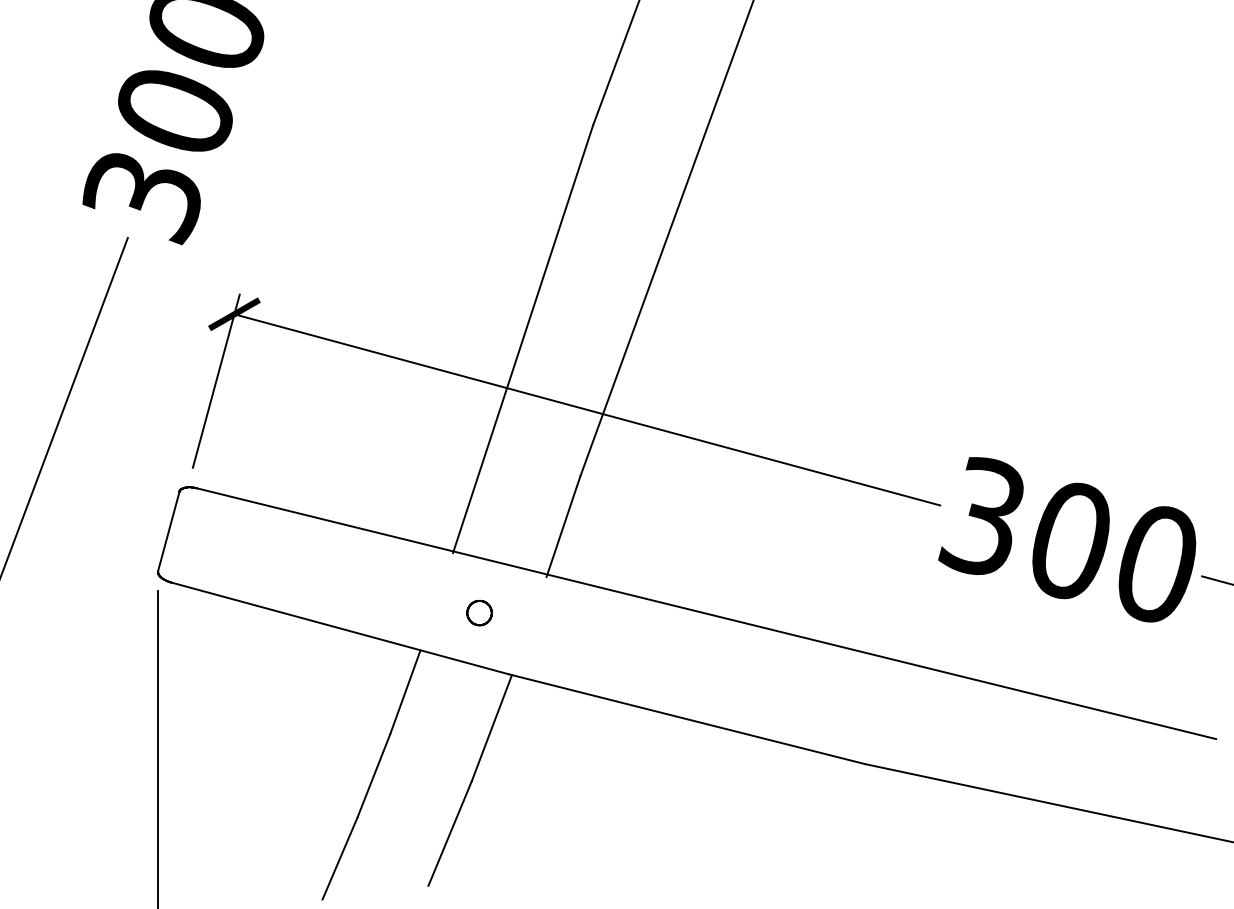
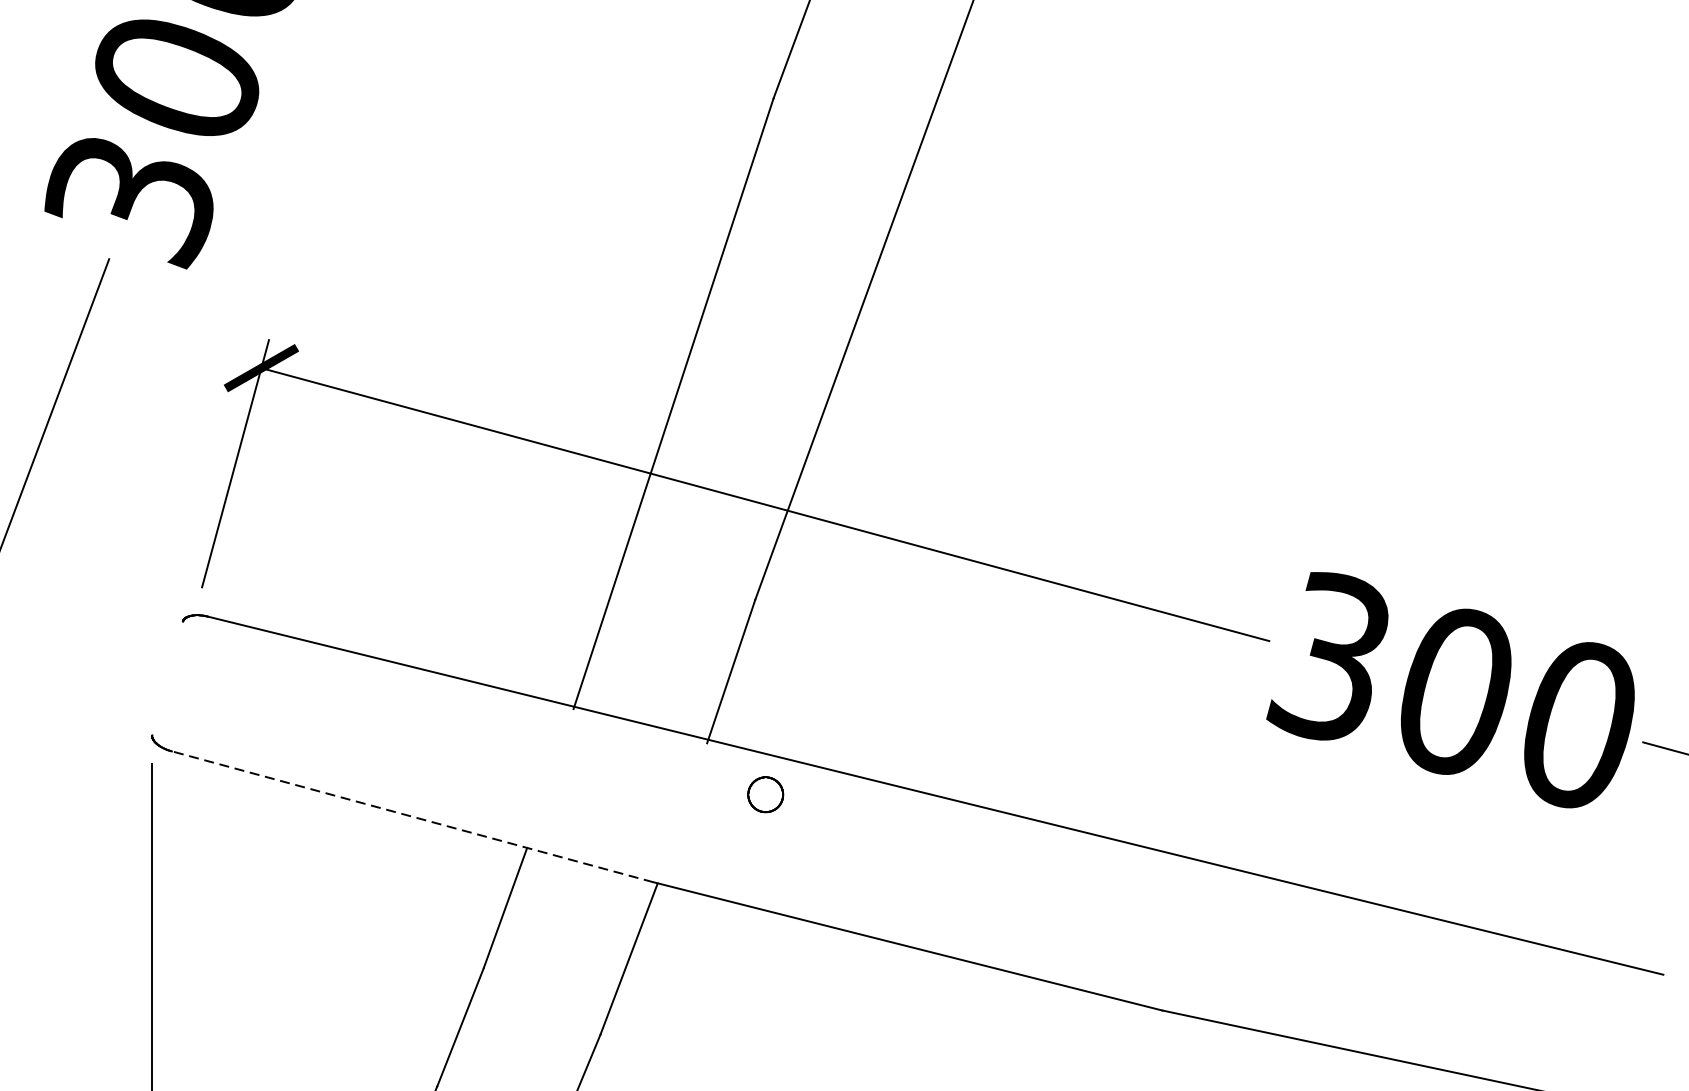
line: (168, 531) -> (167, 678), removed
part: (479, 612) -> (765, 793), moved
line: (340, 628) -> (412, 816), solid -> dashed

